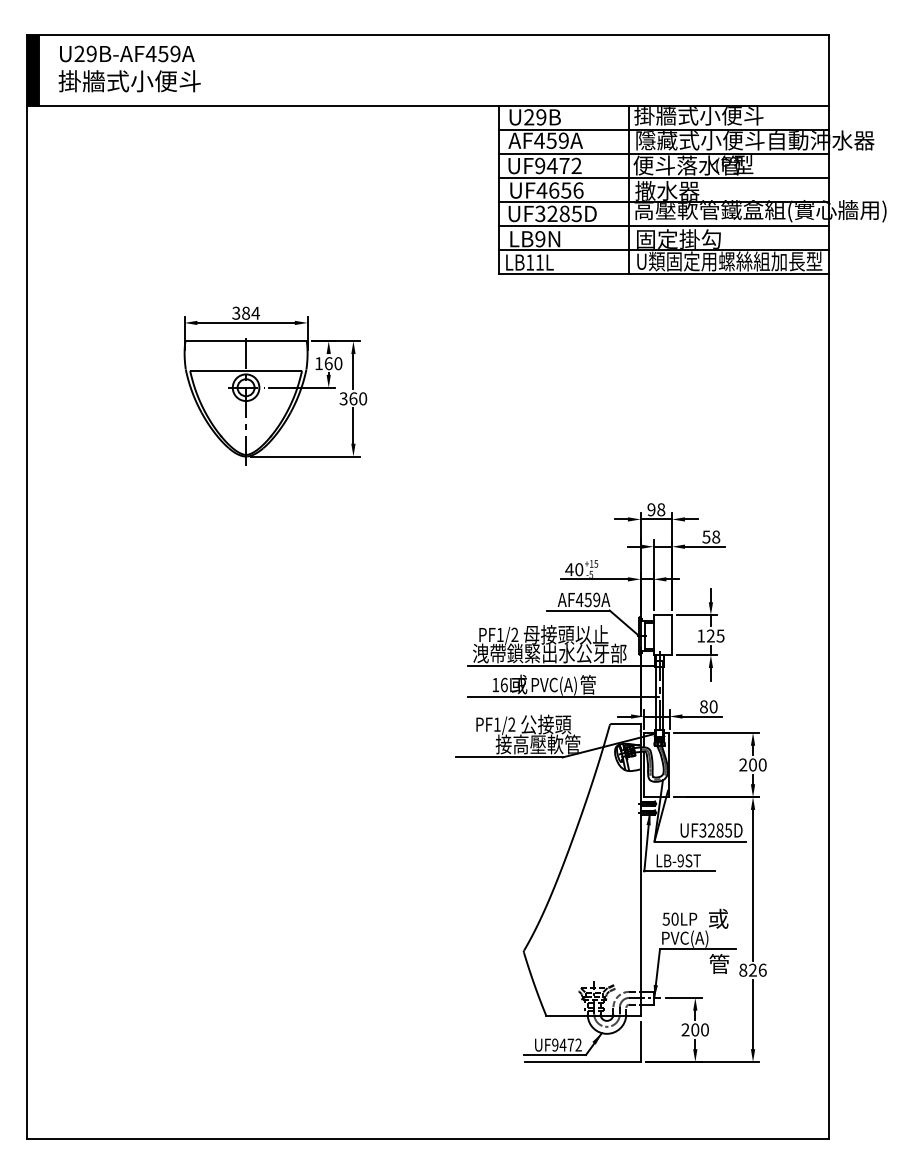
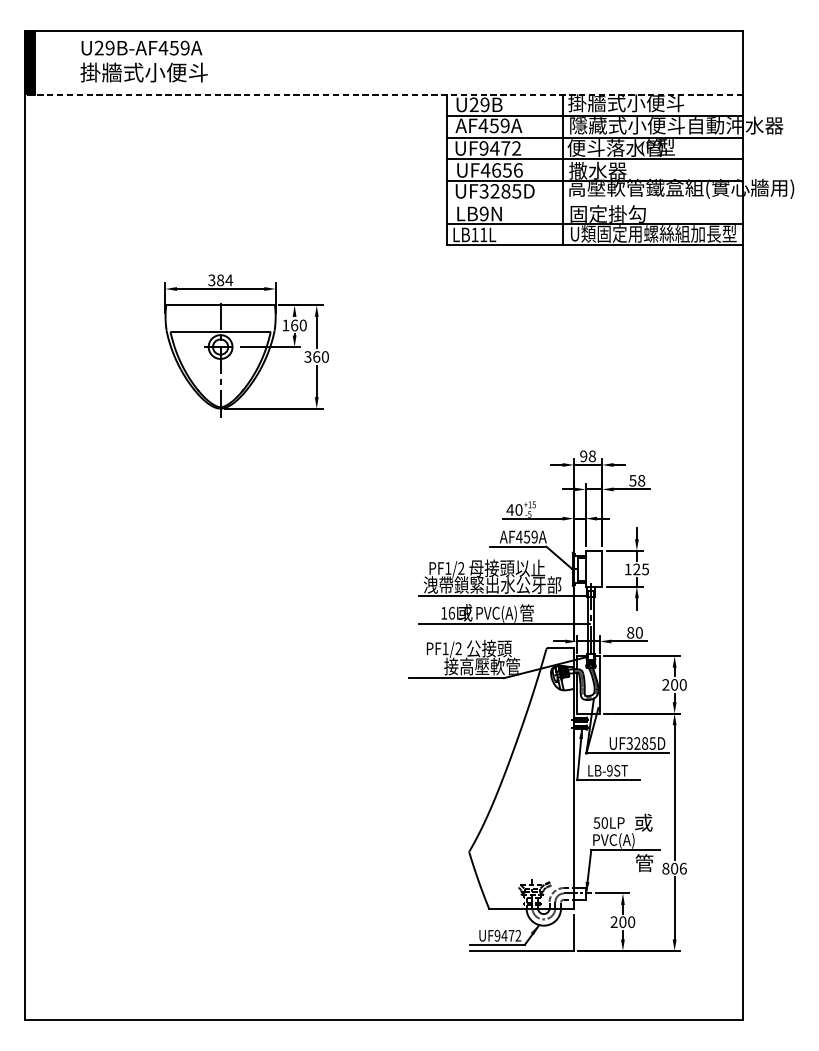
text: (129, 68) -> (143, 61), moved
line: (427, 105) -> (383, 94), solid -> dashed
line: (663, 226) -> (594, 202), removed
text: (752, 969) -> (674, 868), 826 -> 806

